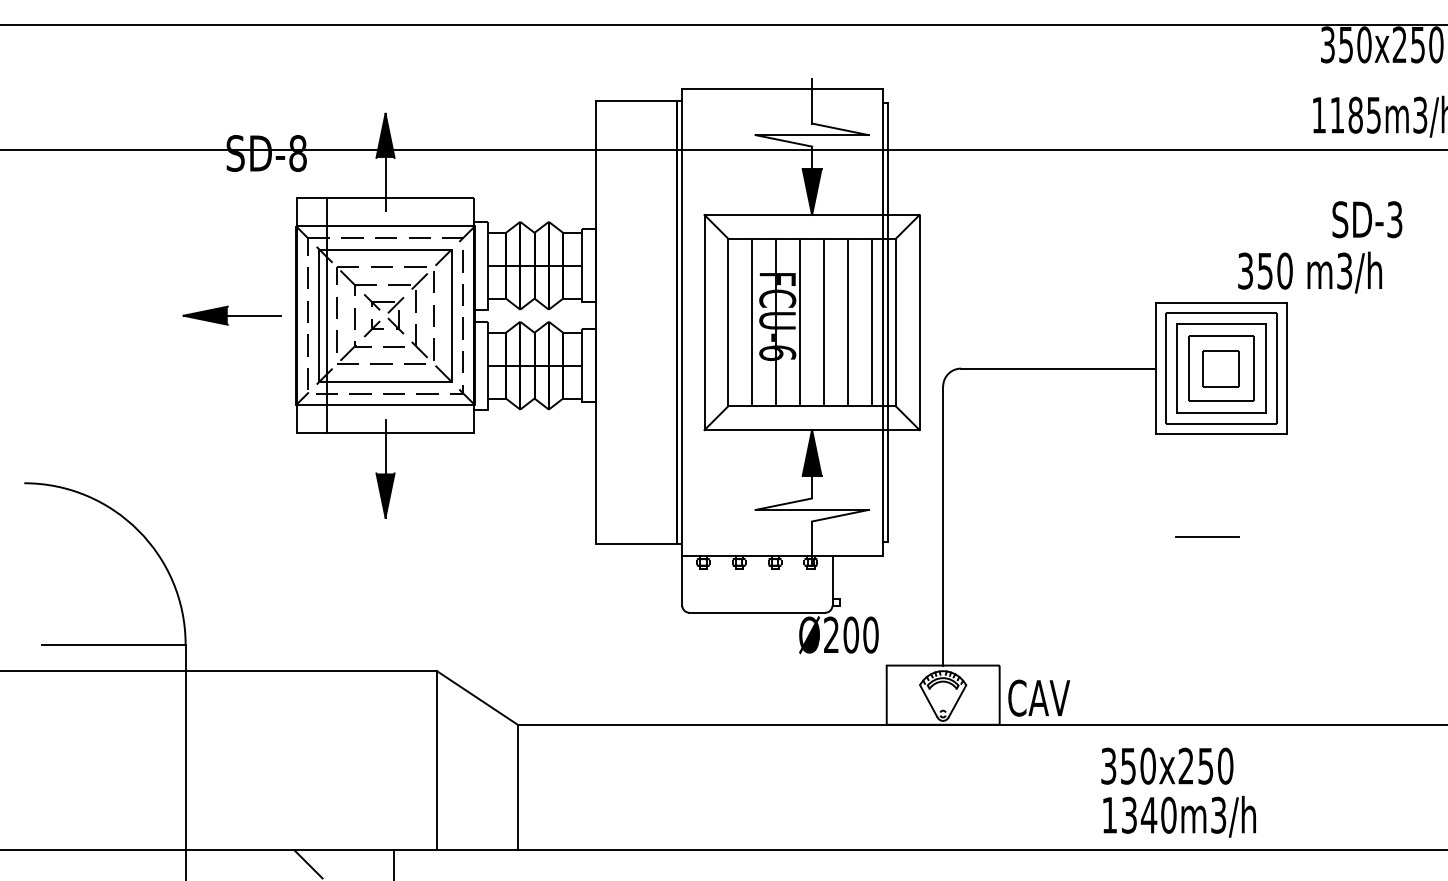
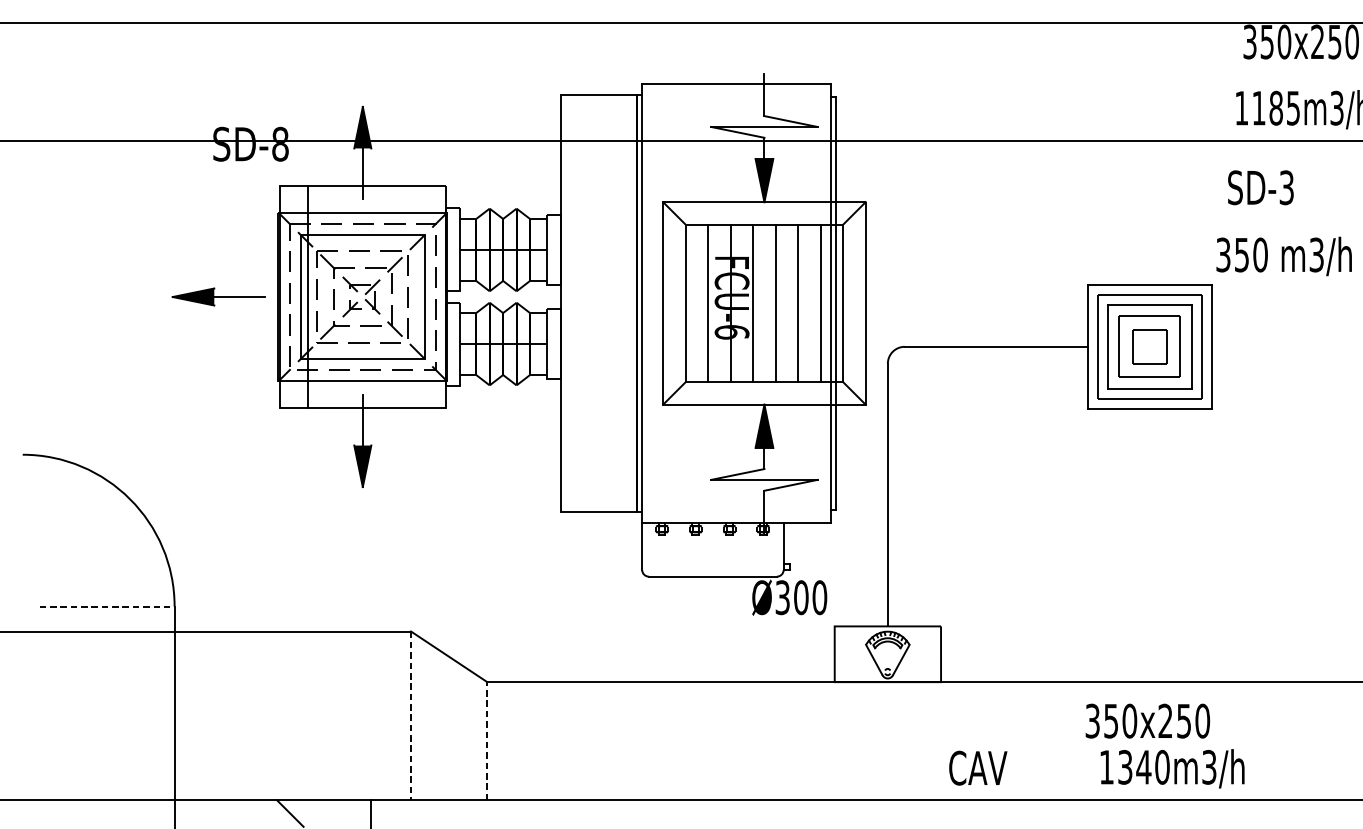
text: (1367, 219) -> (1260, 187), moved
text: (1309, 272) -> (1283, 256), moved
line: (1207, 537) -> (1136, 505), removed
text: (831, 634) -> (782, 597), Ø200 -> Ø300
line: (113, 644) -> (106, 606), solid -> dashed
text: (1039, 697) -> (978, 767), moved
line: (436, 760) -> (410, 715), solid -> dashed
text: (1167, 765) -> (1148, 720), moved
line: (517, 787) -> (487, 741), solid -> dashed
text: (1179, 816) -> (1172, 768), moved

